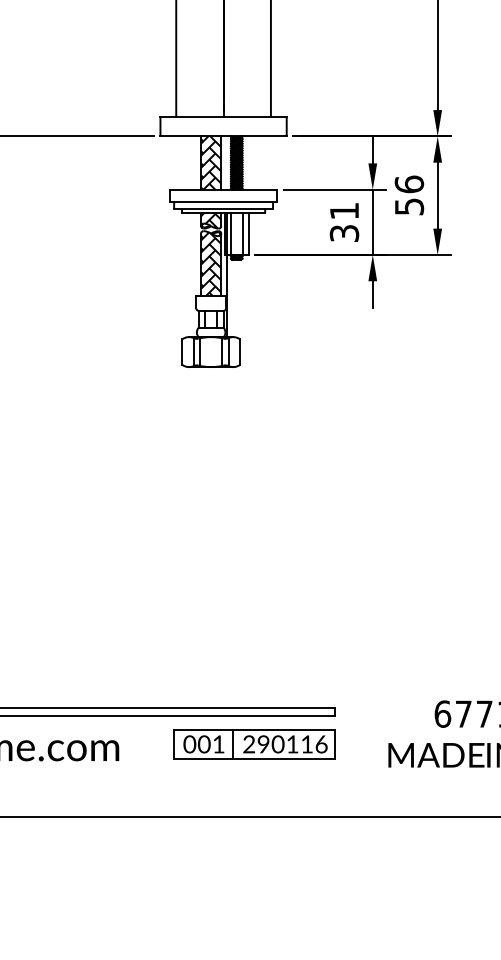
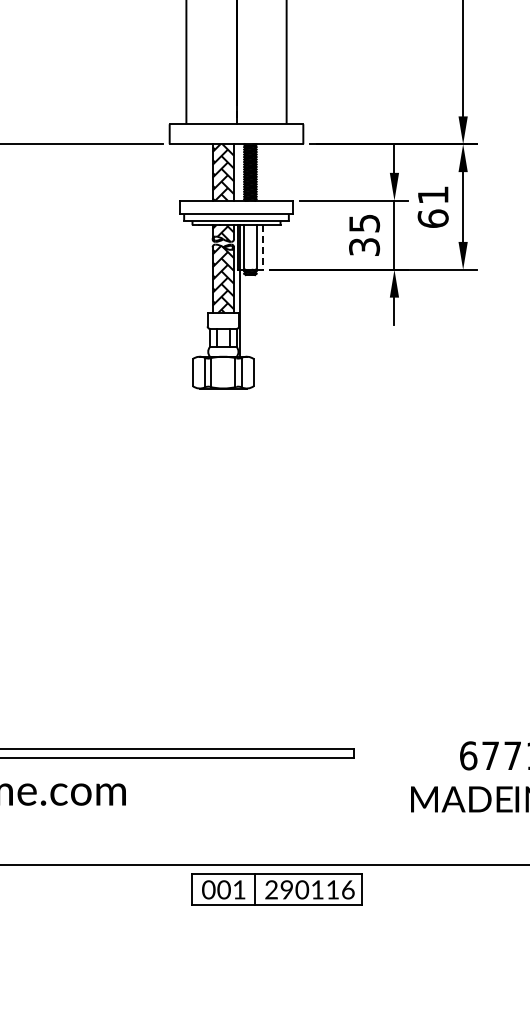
text: (408, 195) -> (432, 206), 56 -> 61
text: (344, 211) -> (364, 223), 31 -> 35
line: (249, 234) -> (263, 248), solid -> dashed
part: (253, 744) -> (276, 889), moved

